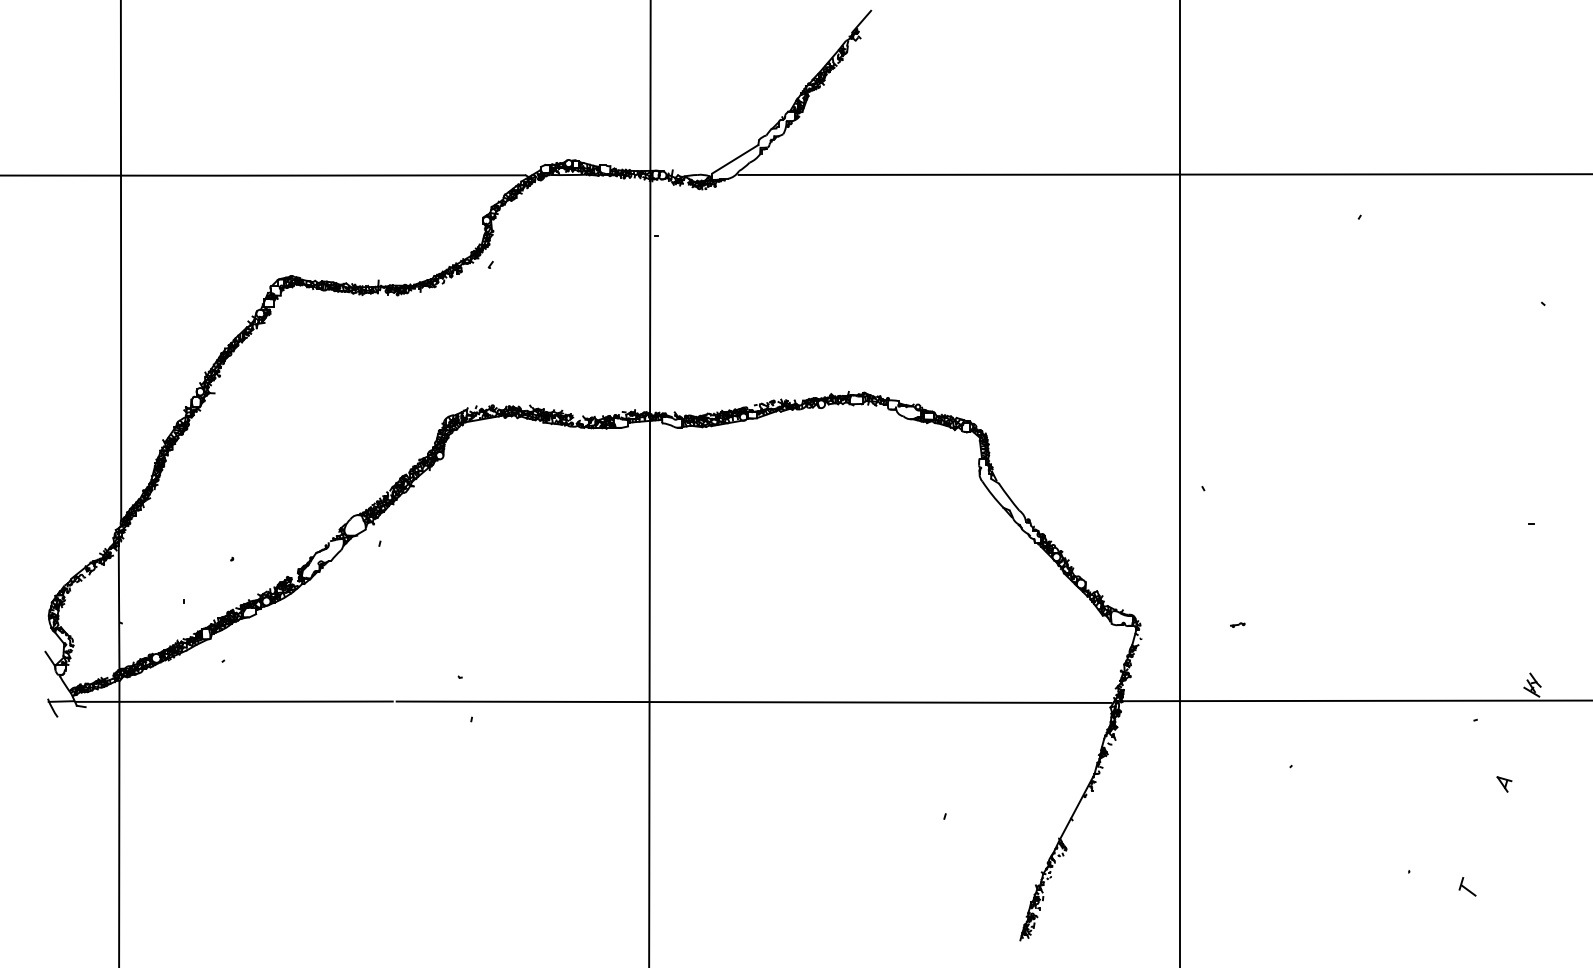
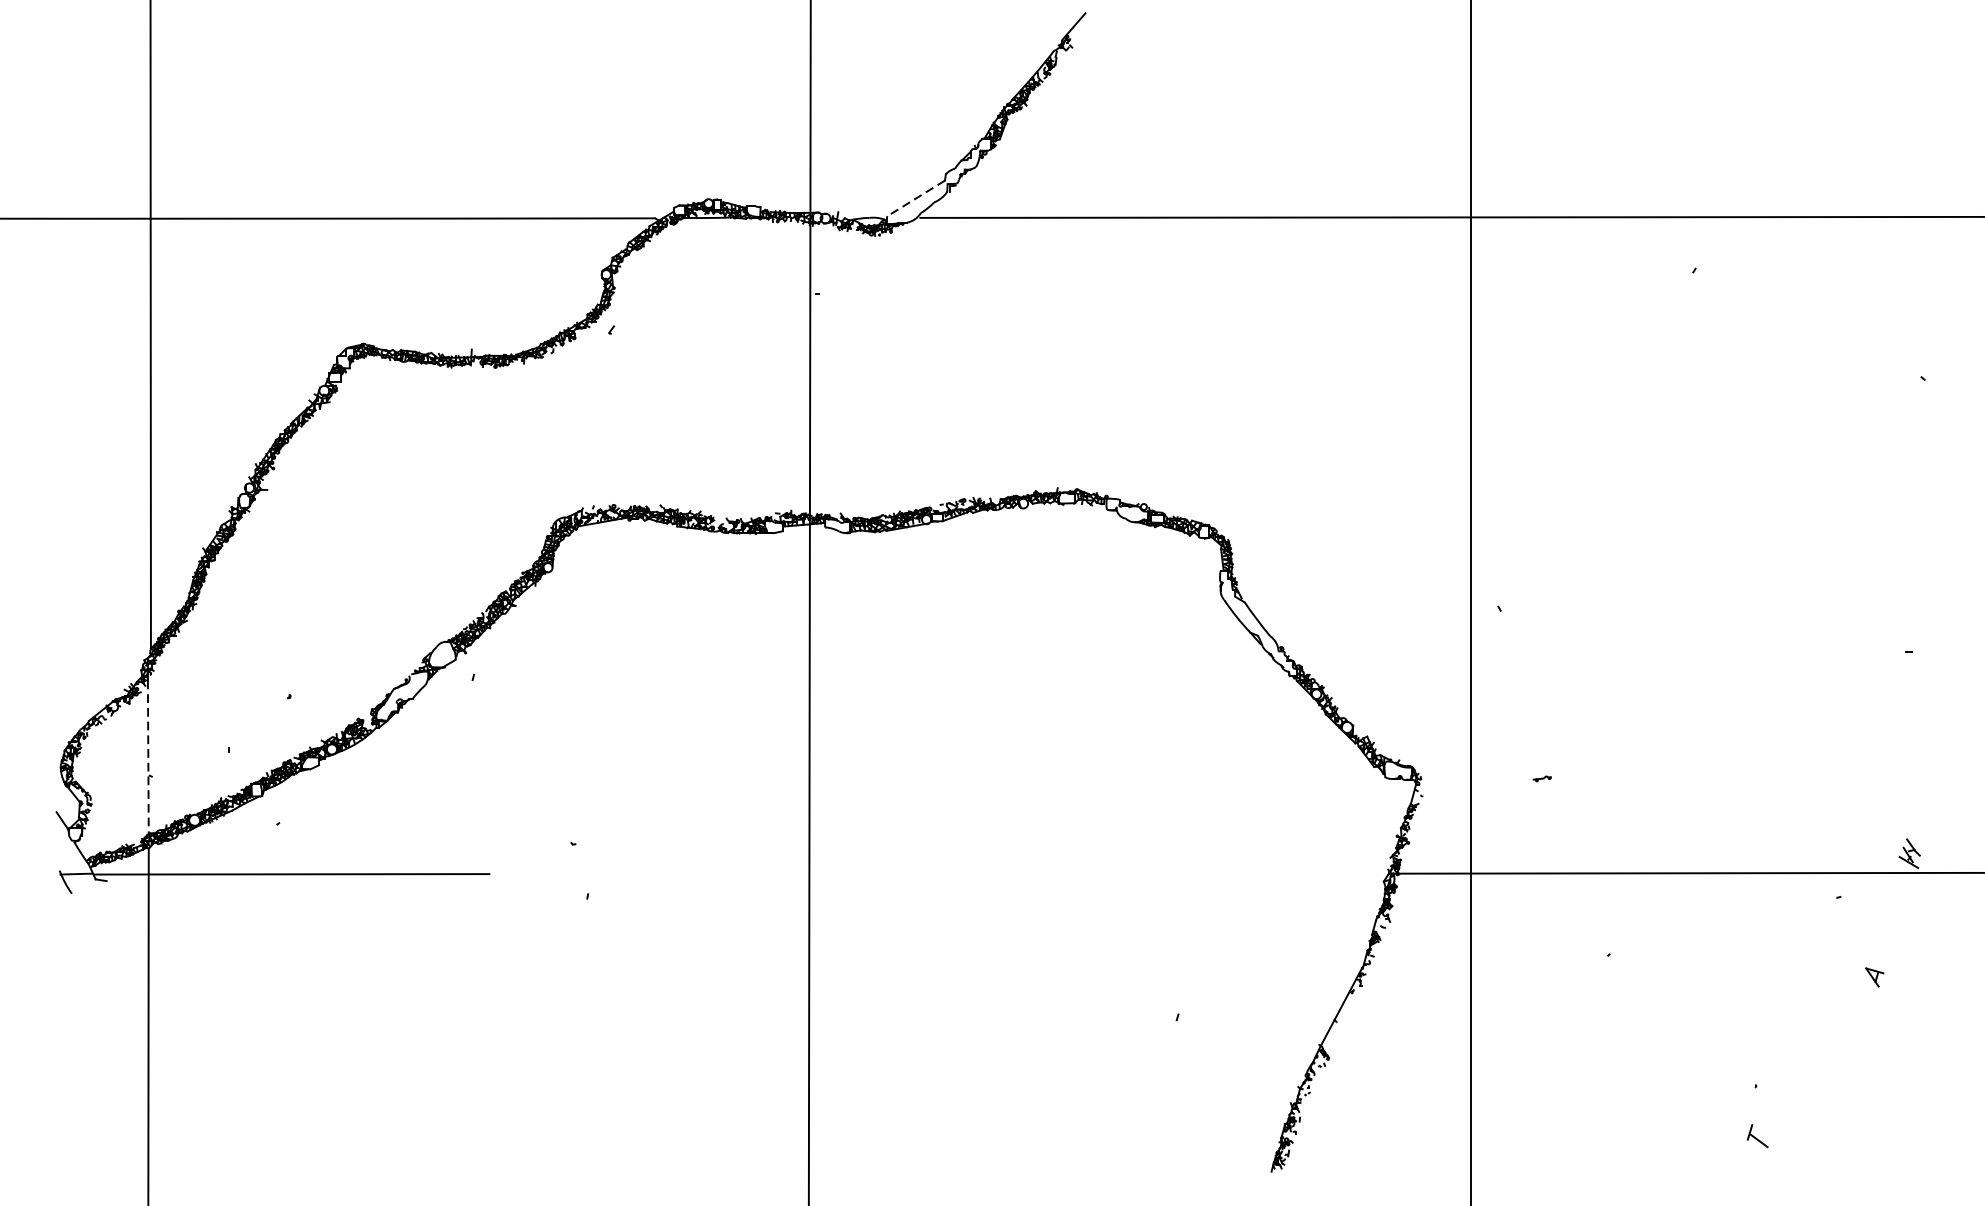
line: (734, 159) -> (915, 198), solid -> dashed
line: (119, 608) -> (148, 758), solid -> dashed
line: (753, 701) -> (938, 874), removed
part: (1467, 886) -> (1757, 1135), moved

